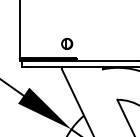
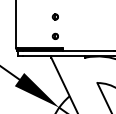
part: (66, 20) -> (55, 17), added
part: (66, 43) -> (55, 36), size x0.62

